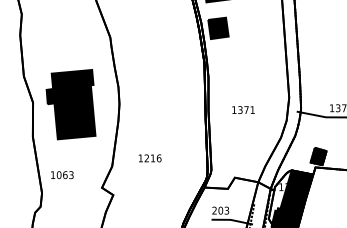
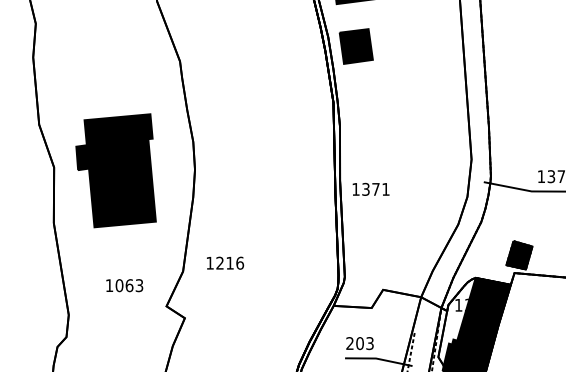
text: (243, 110) -> (371, 190), moved
text: (149, 158) -> (224, 263), moved
text: (62, 175) -> (124, 286), moved

